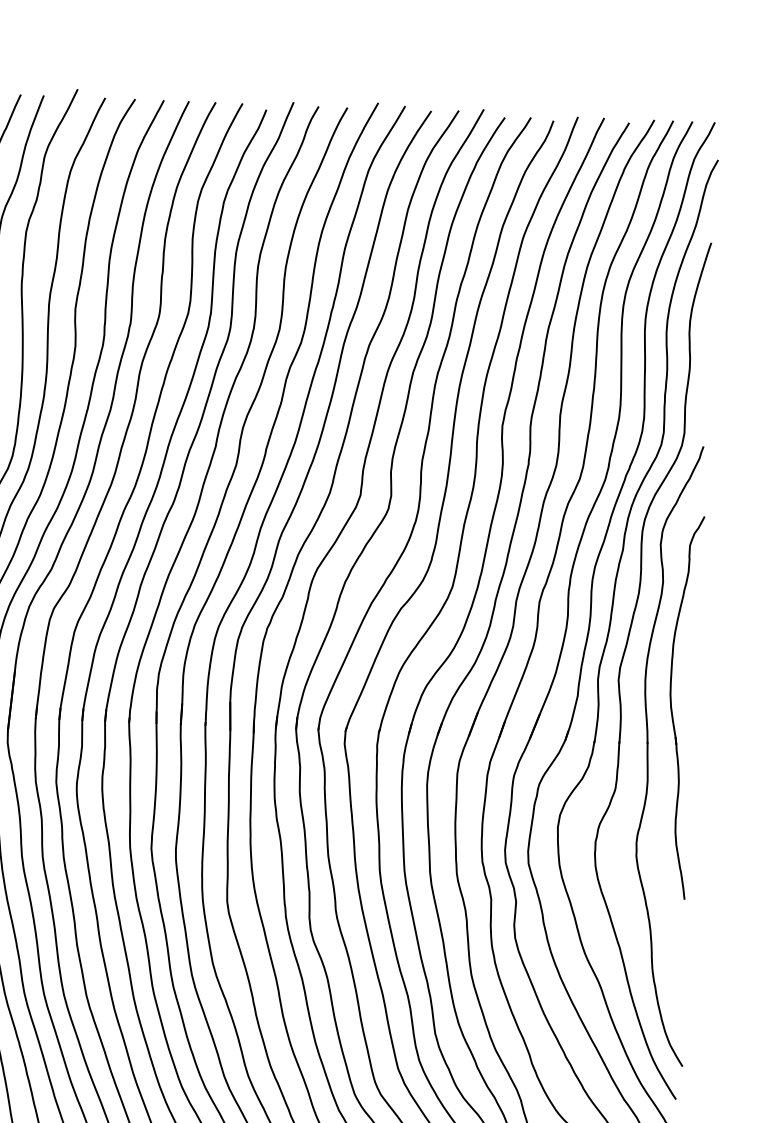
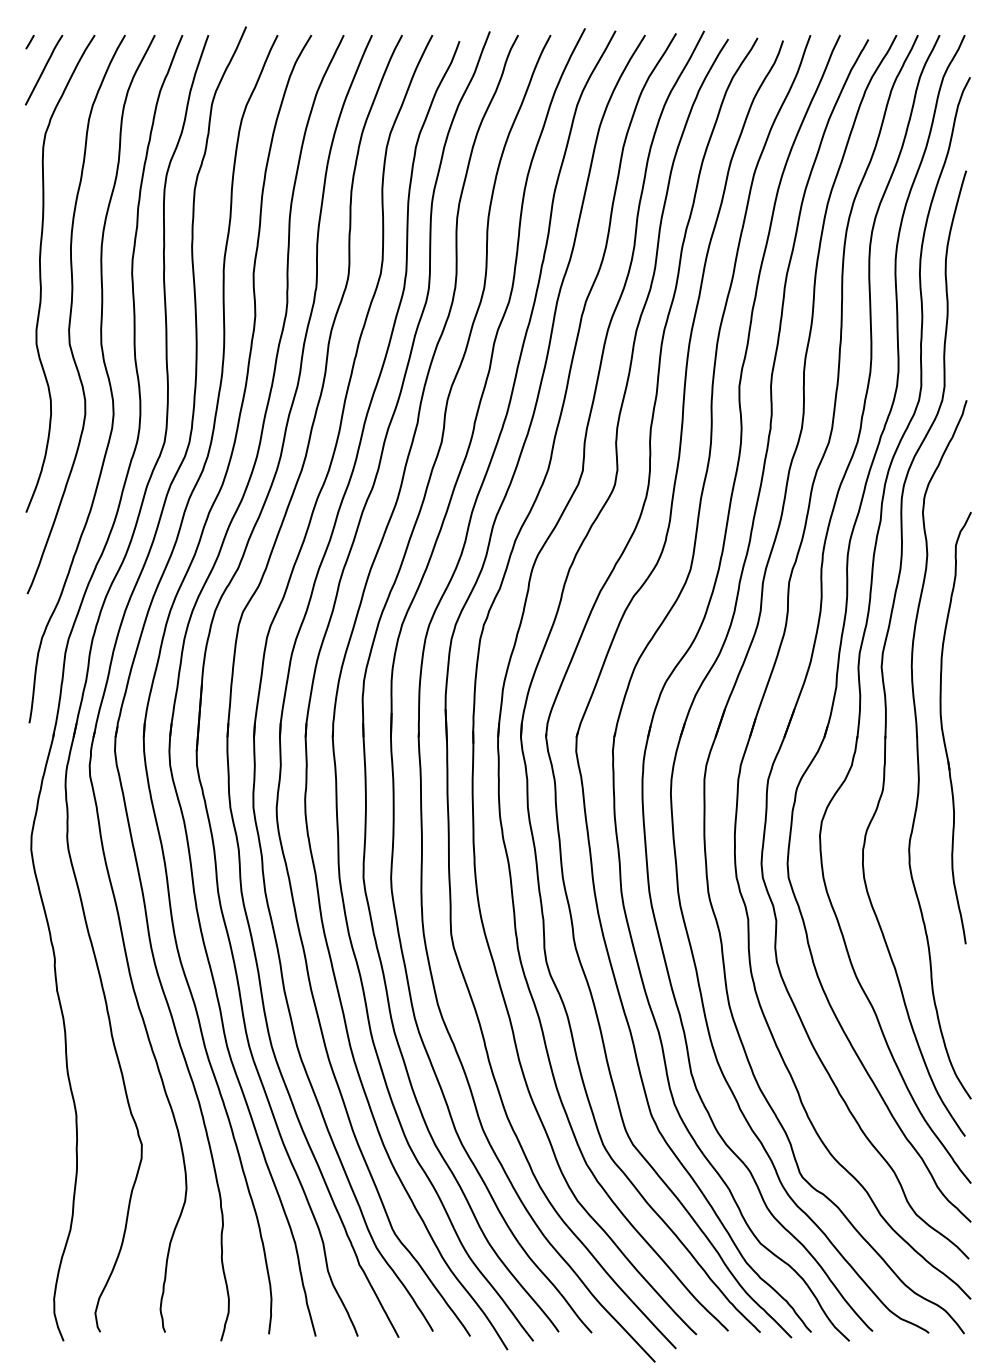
part: (672, 708) -> (943, 729), moved

